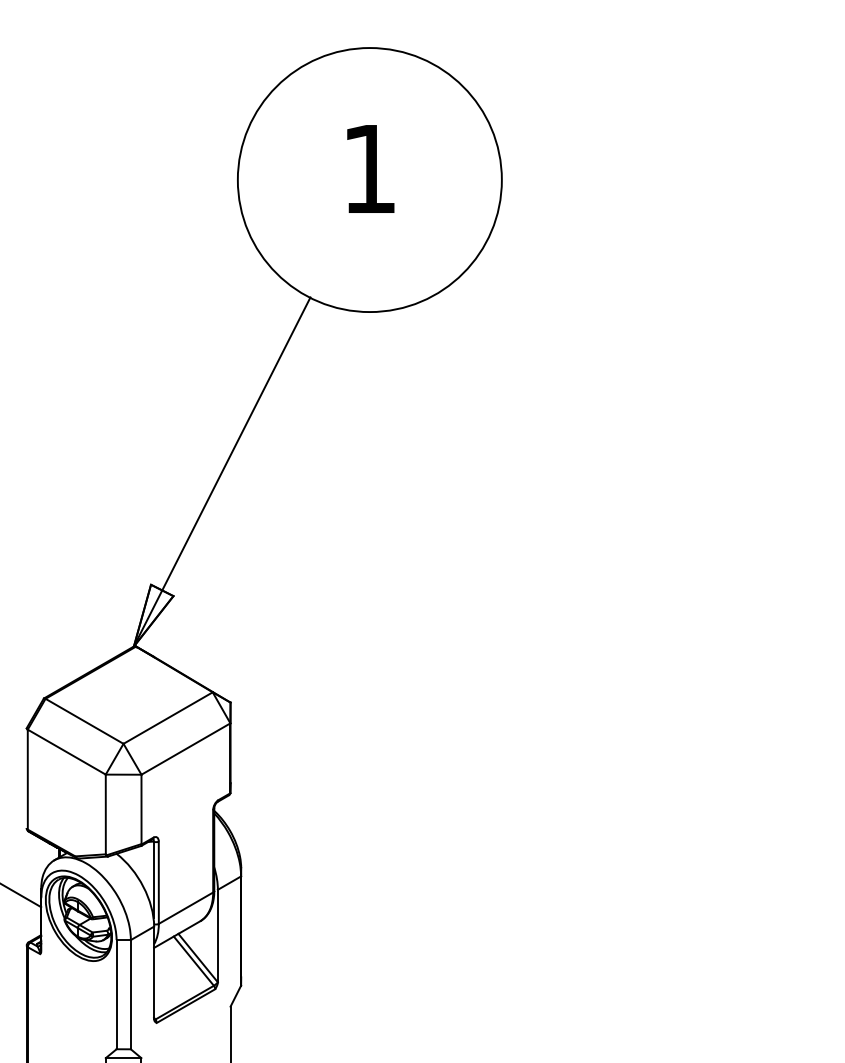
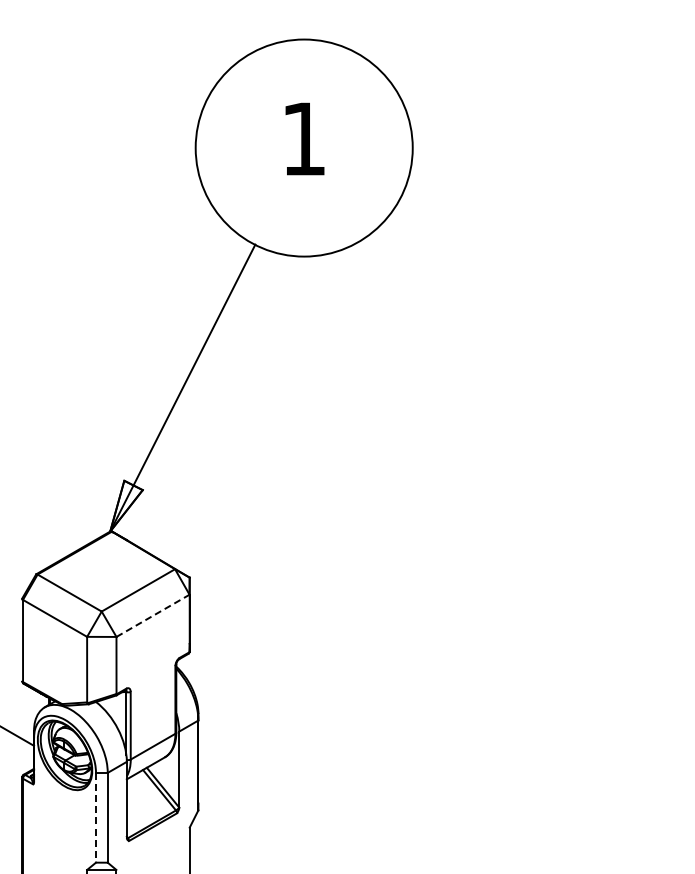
line: (186, 748) -> (153, 615), solid -> dashed
line: (117, 994) -> (96, 817), solid -> dashed

